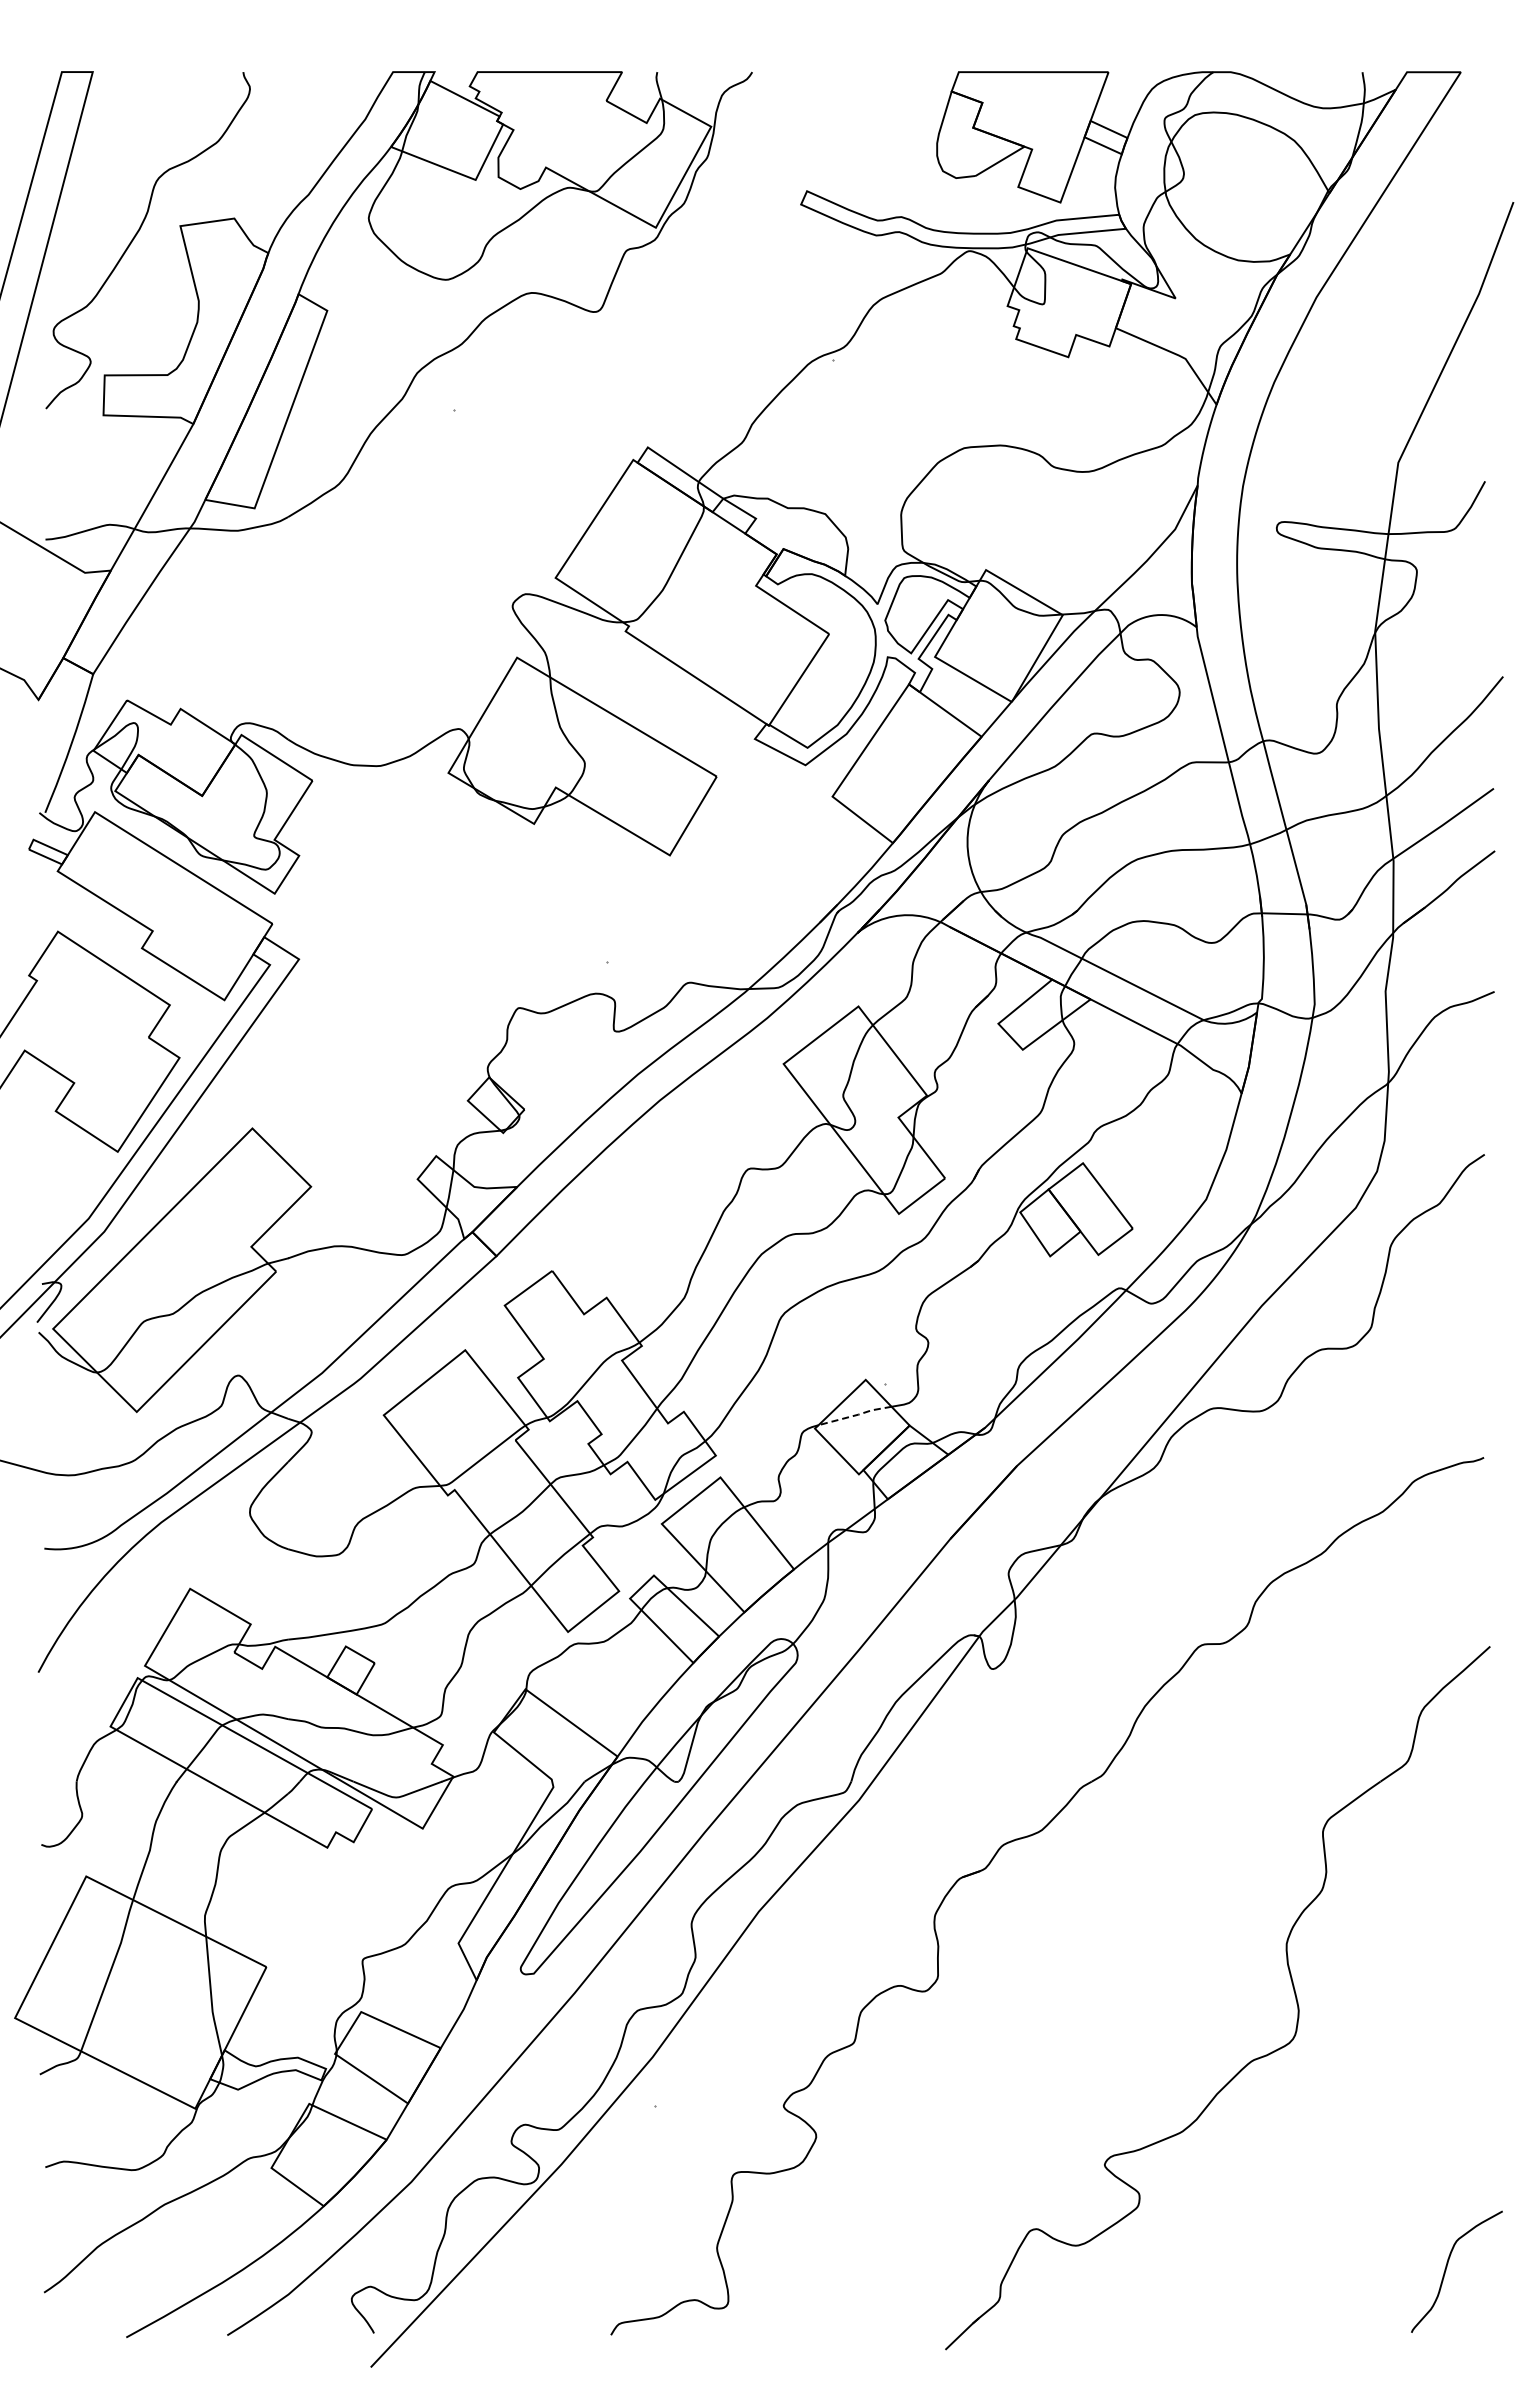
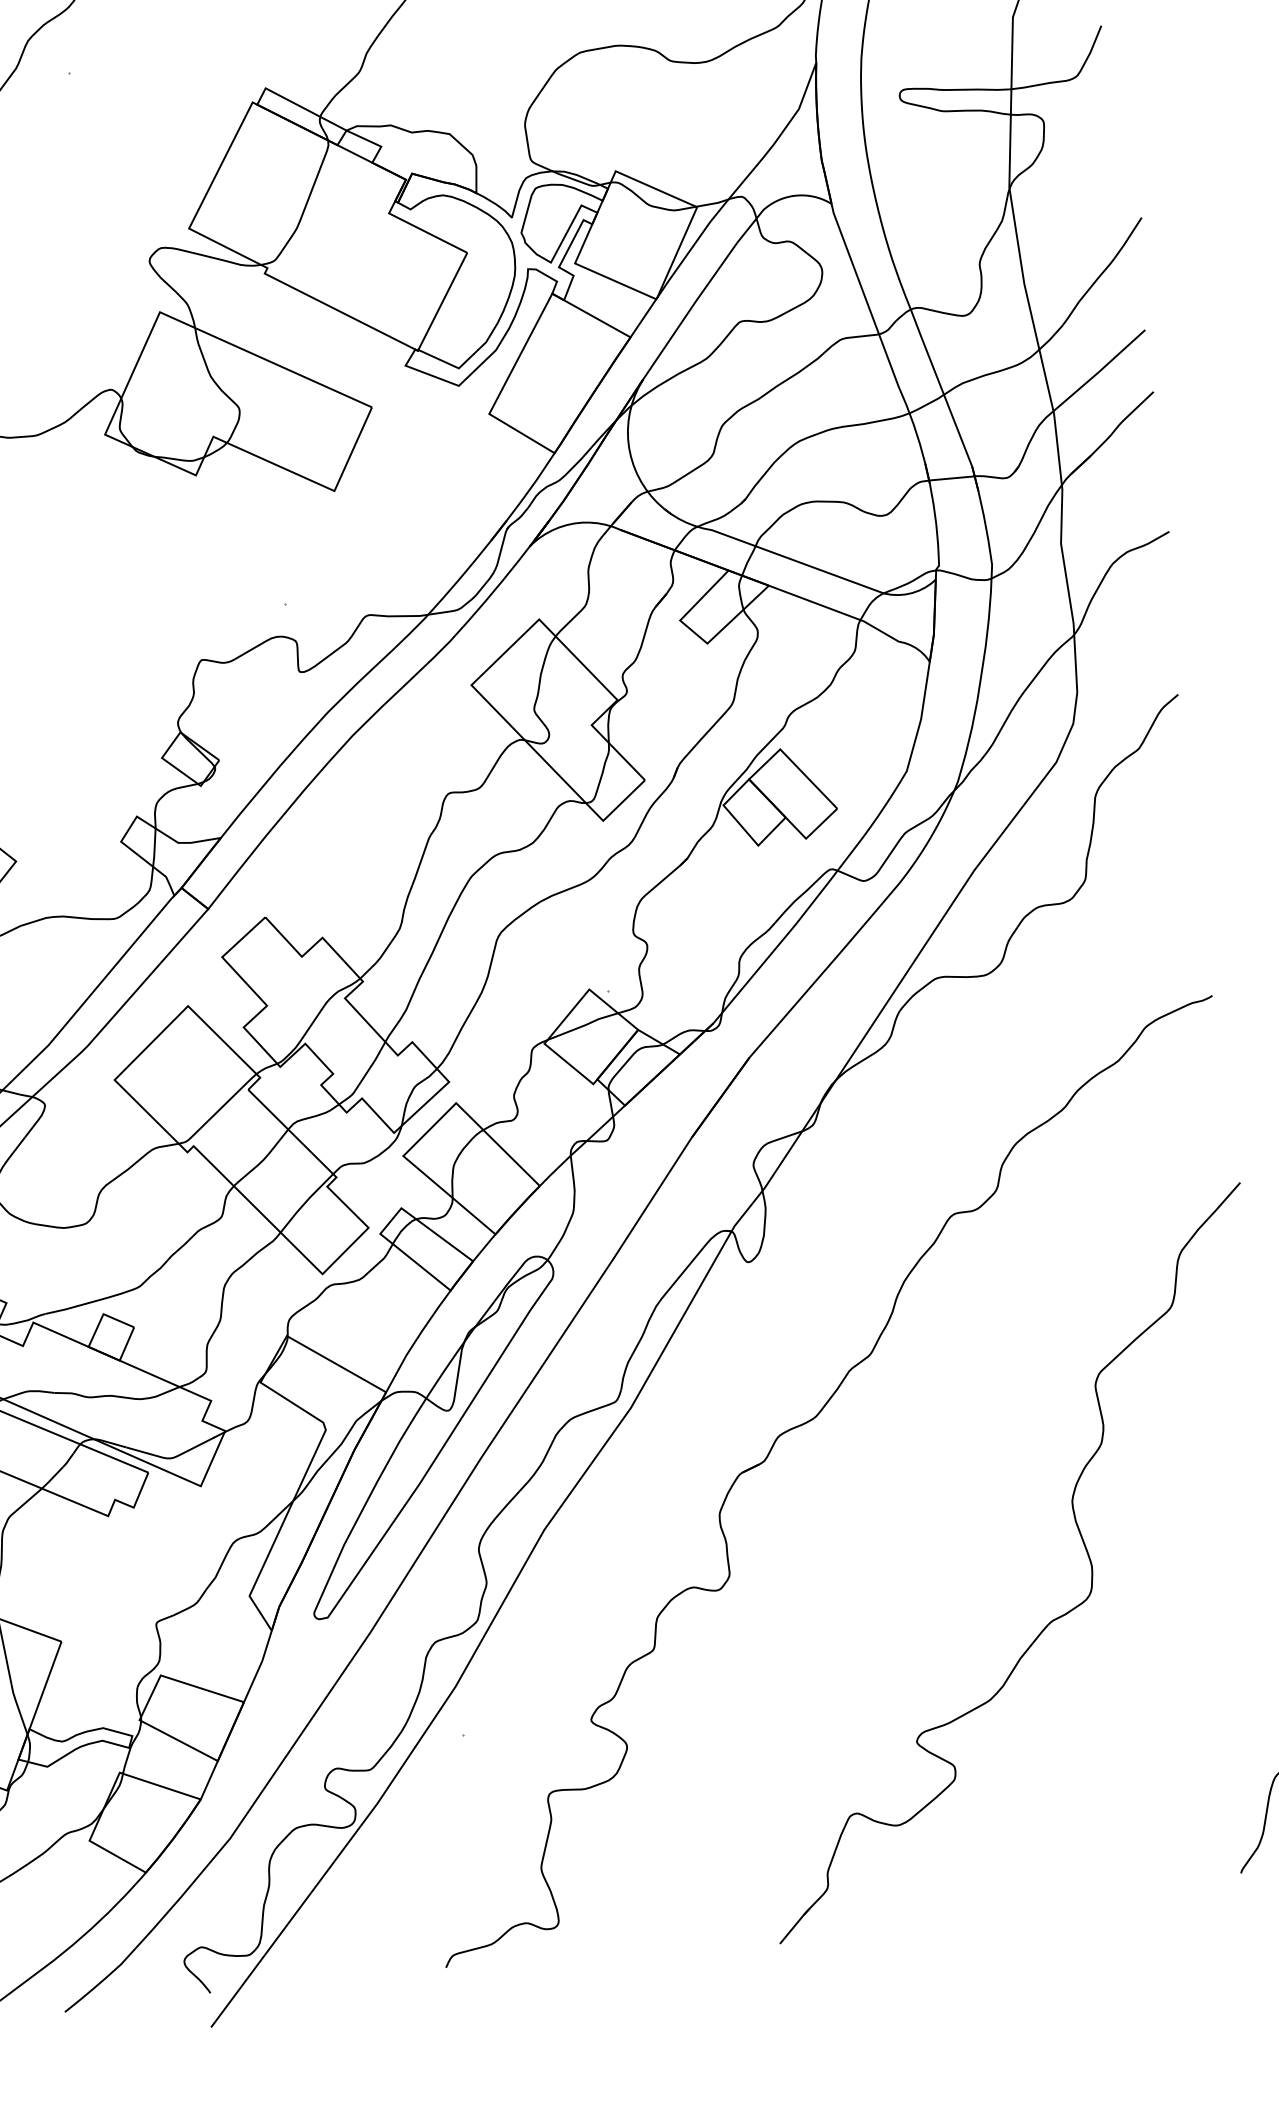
line: (855, 1415) -> (583, 1026), dashed -> solid

